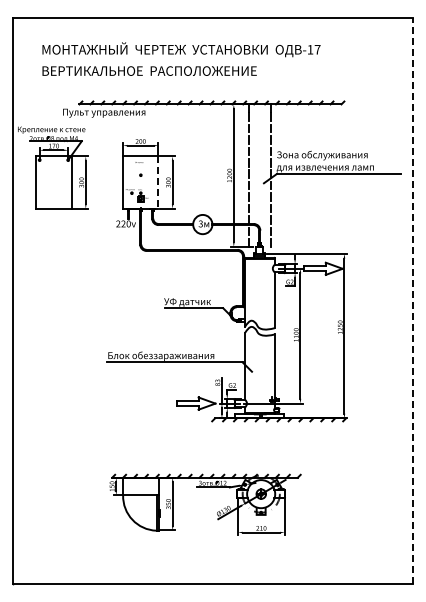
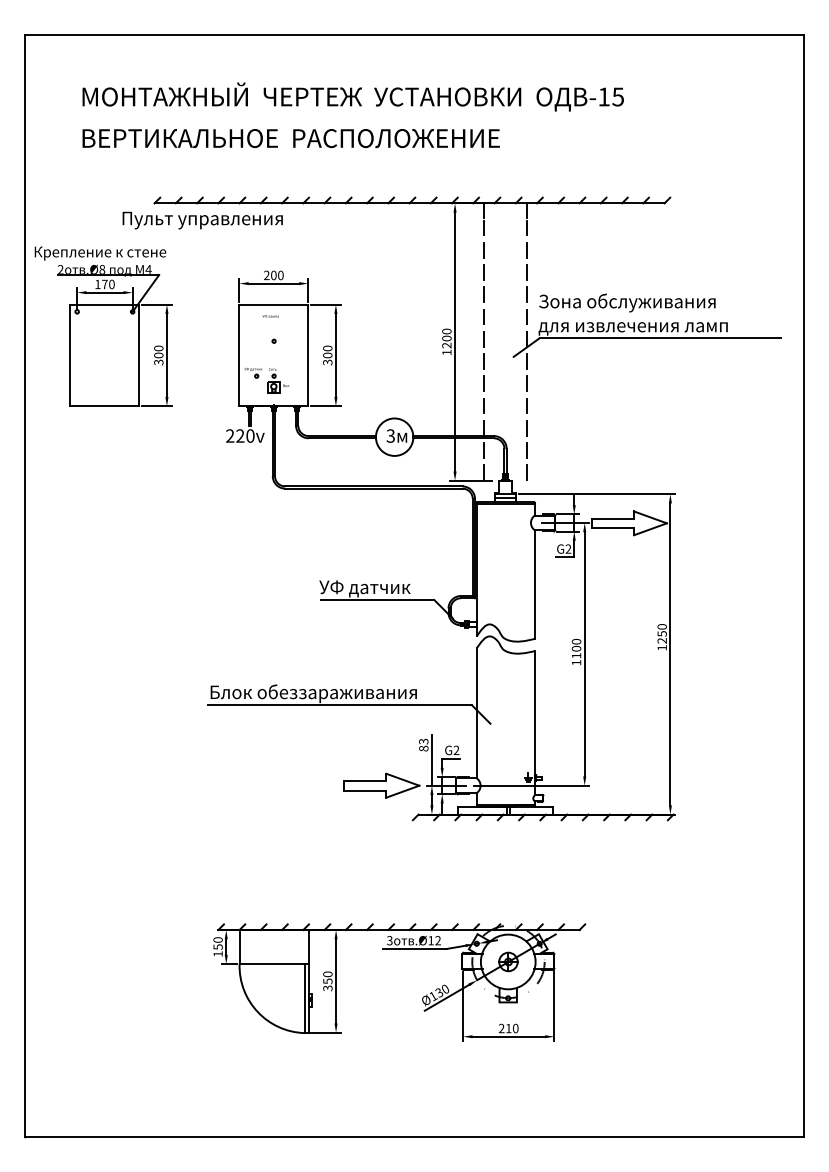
text: (317, 49) -> (617, 96), -17 -> -15
line: (158, 183) -> (308, 357), dashed -> solid
line: (413, 301) -> (804, 586), dashed -> solid

